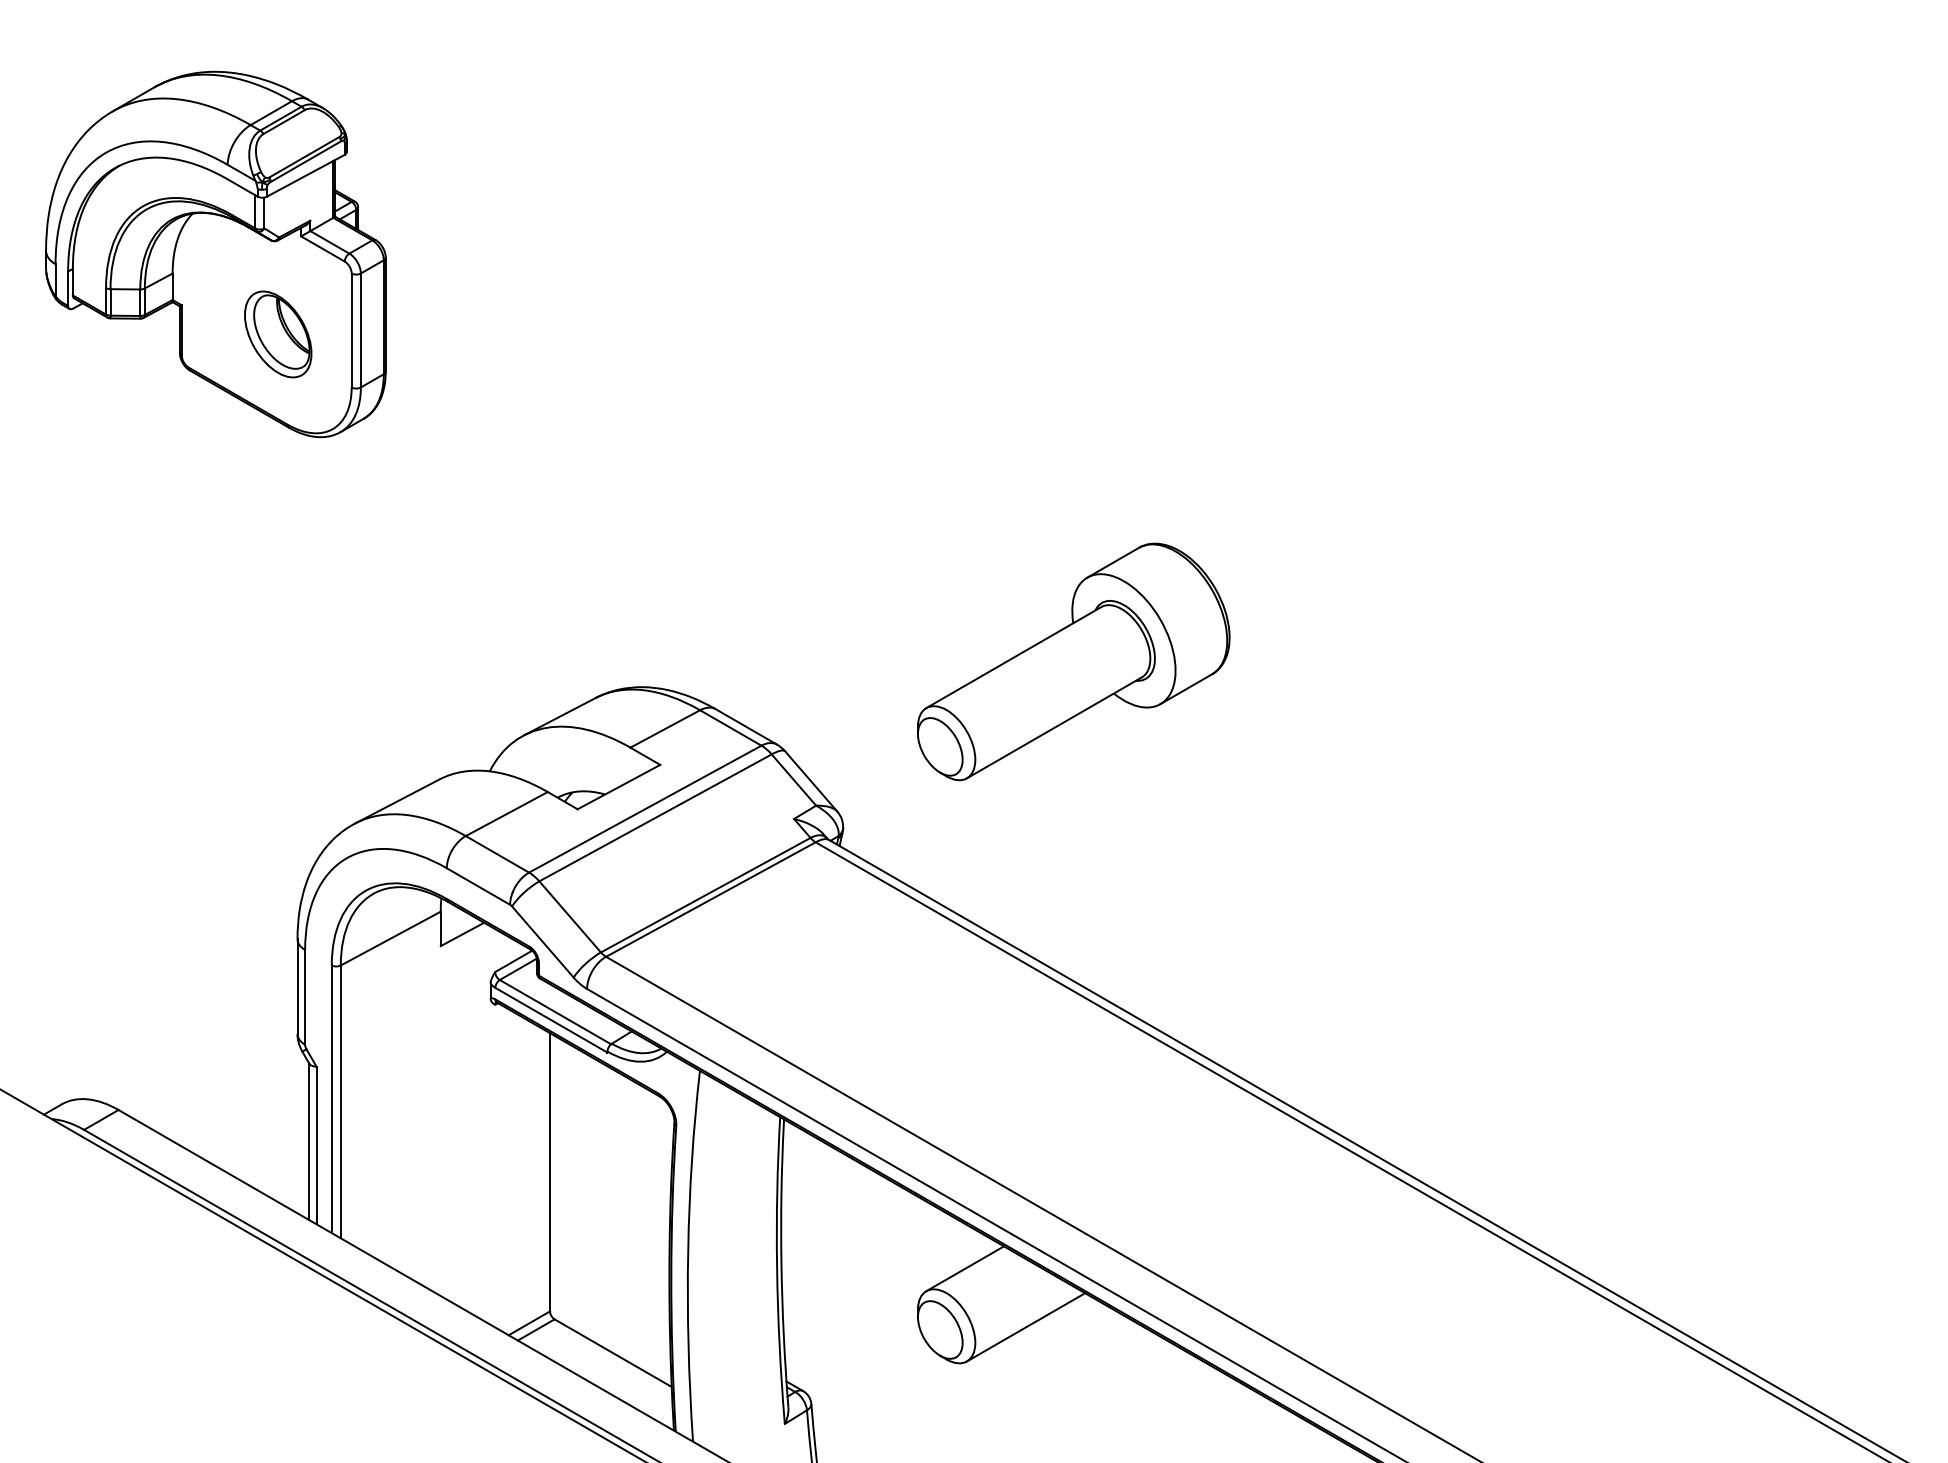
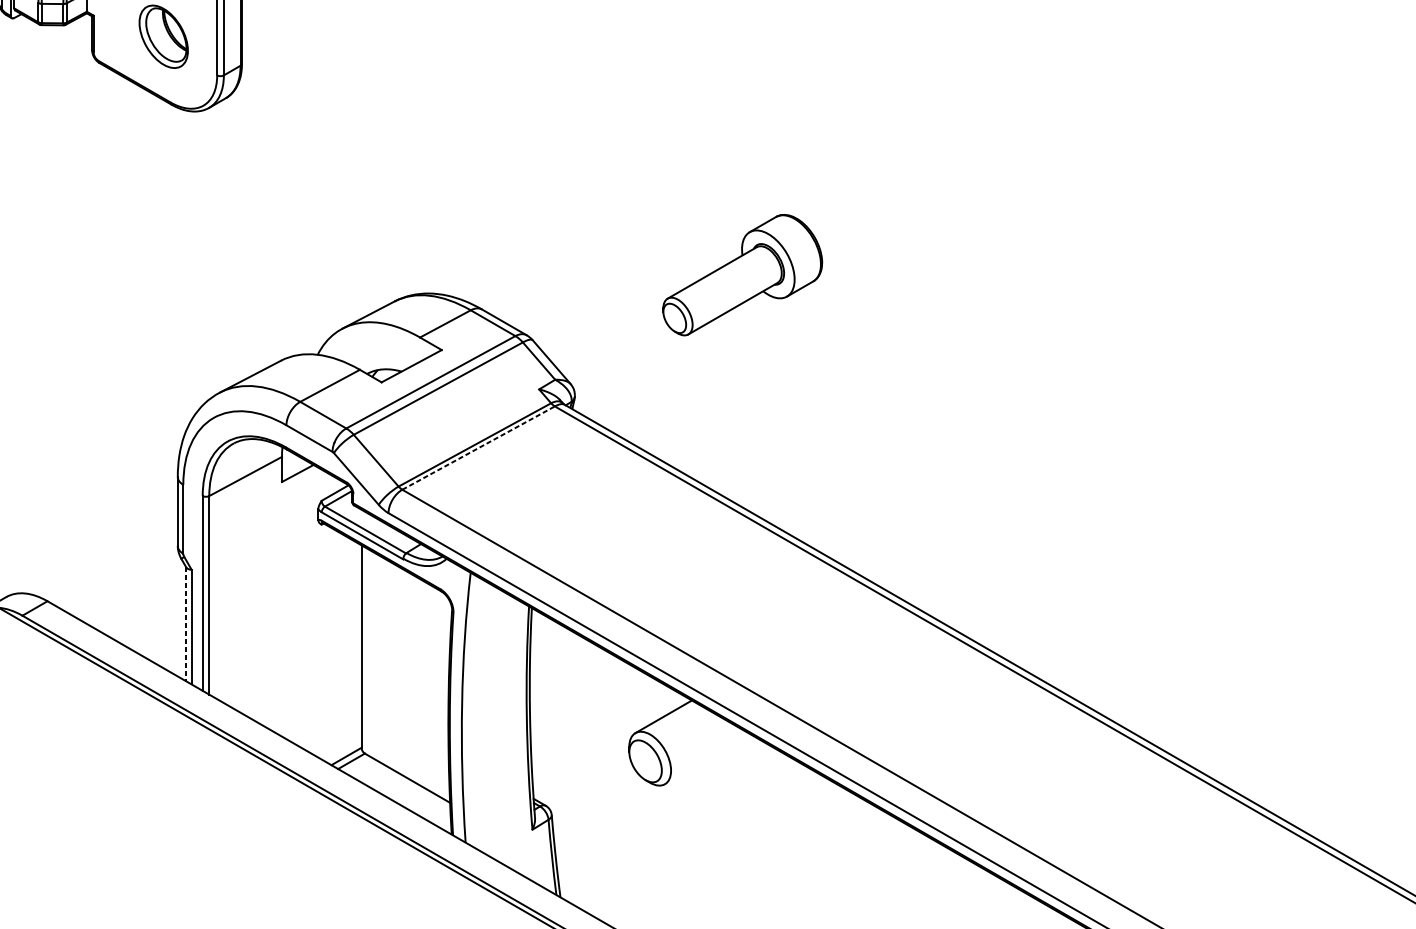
part: (1073, 661) -> (742, 274), size x0.7
line: (711, 899) -> (479, 448), solid -> dashed
line: (309, 1142) -> (186, 624), solid -> dashed
line: (1025, 1327) -> (707, 759), removed

